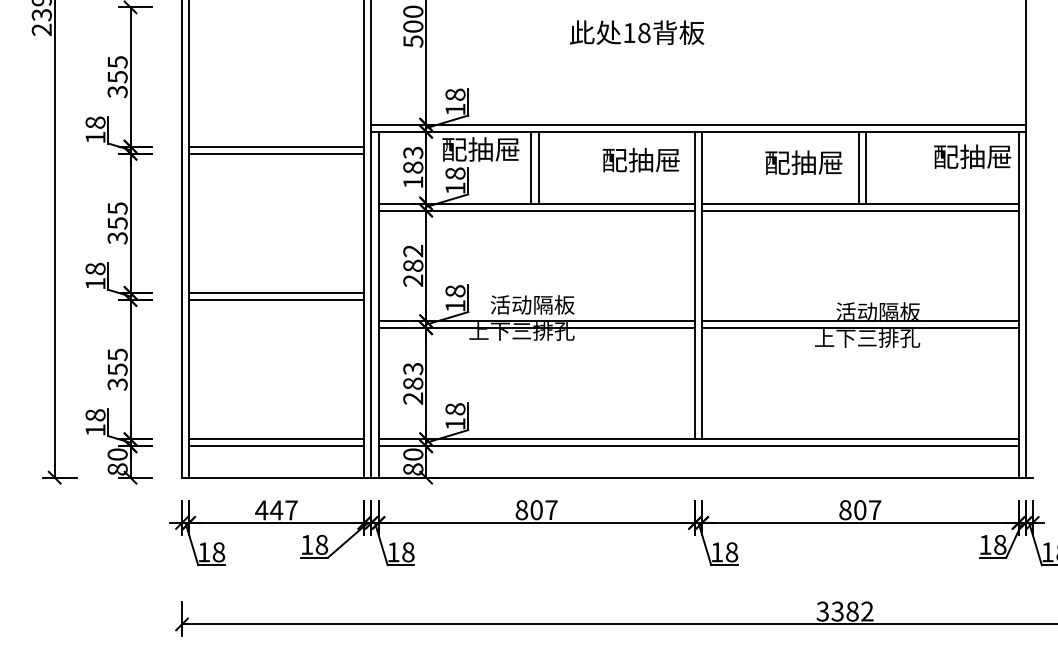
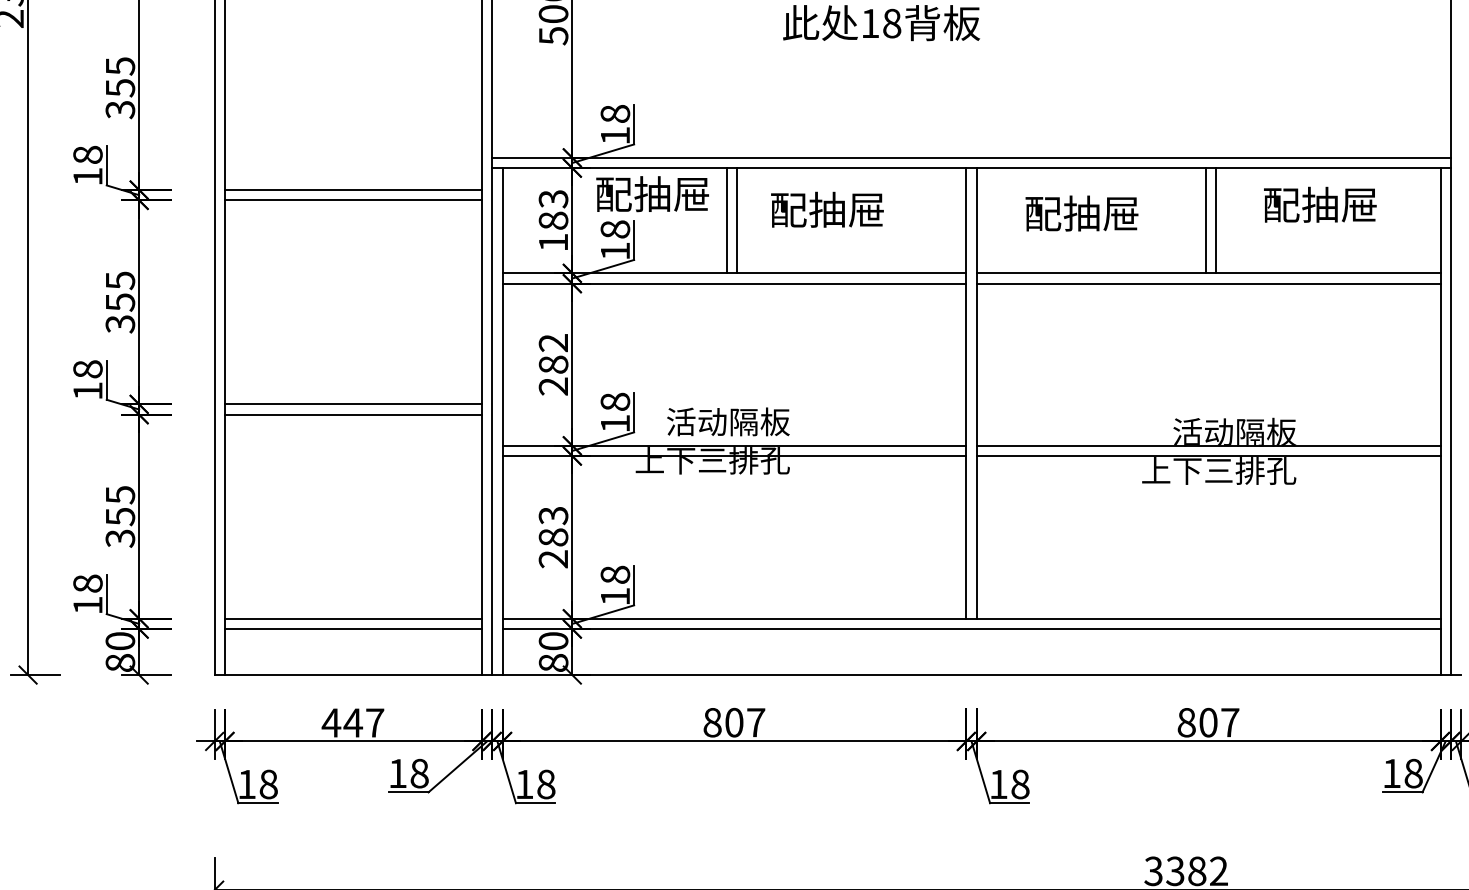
text: (972, 156) -> (1320, 204), moved
text: (640, 159) -> (826, 208), moved
text: (803, 162) -> (1081, 213), moved

